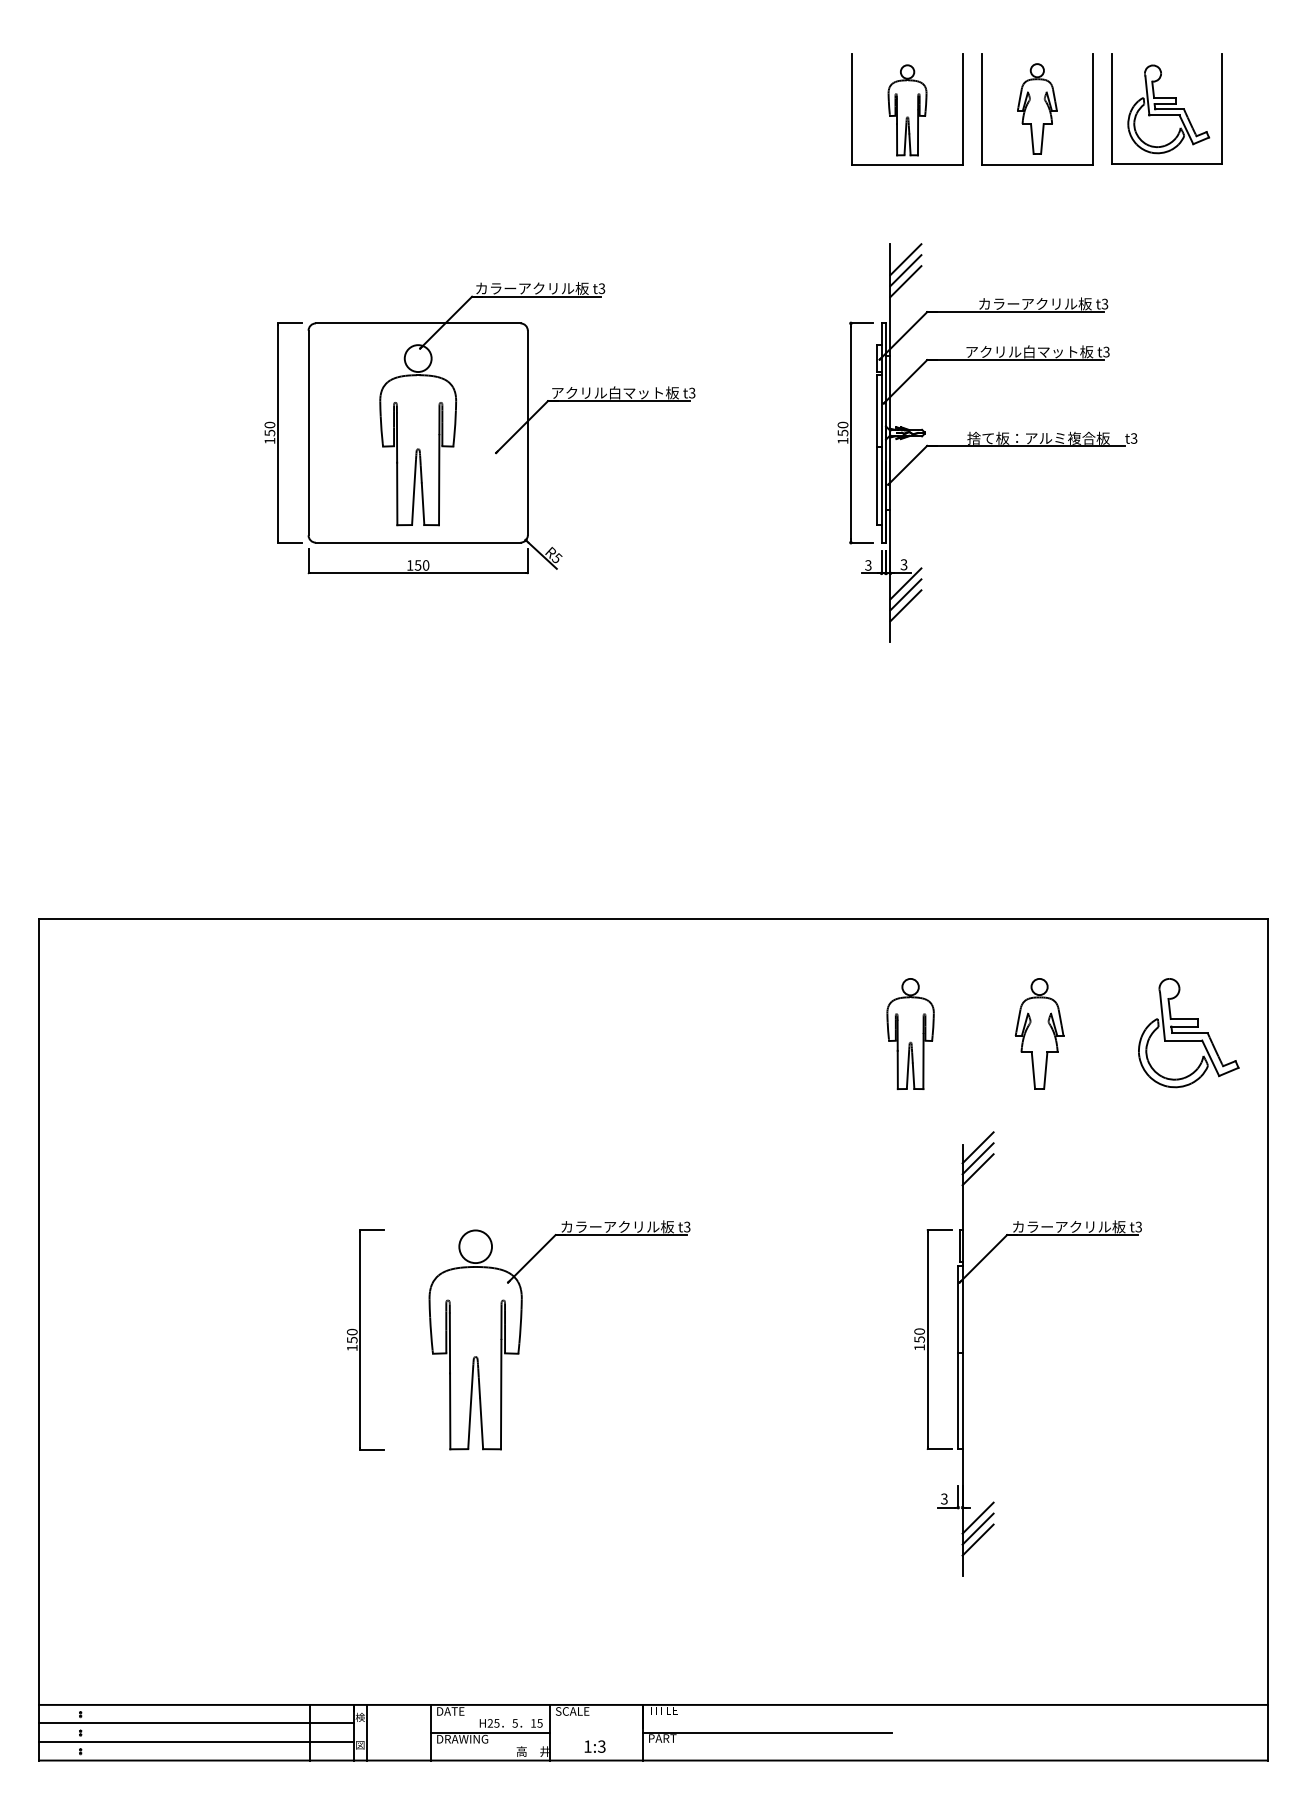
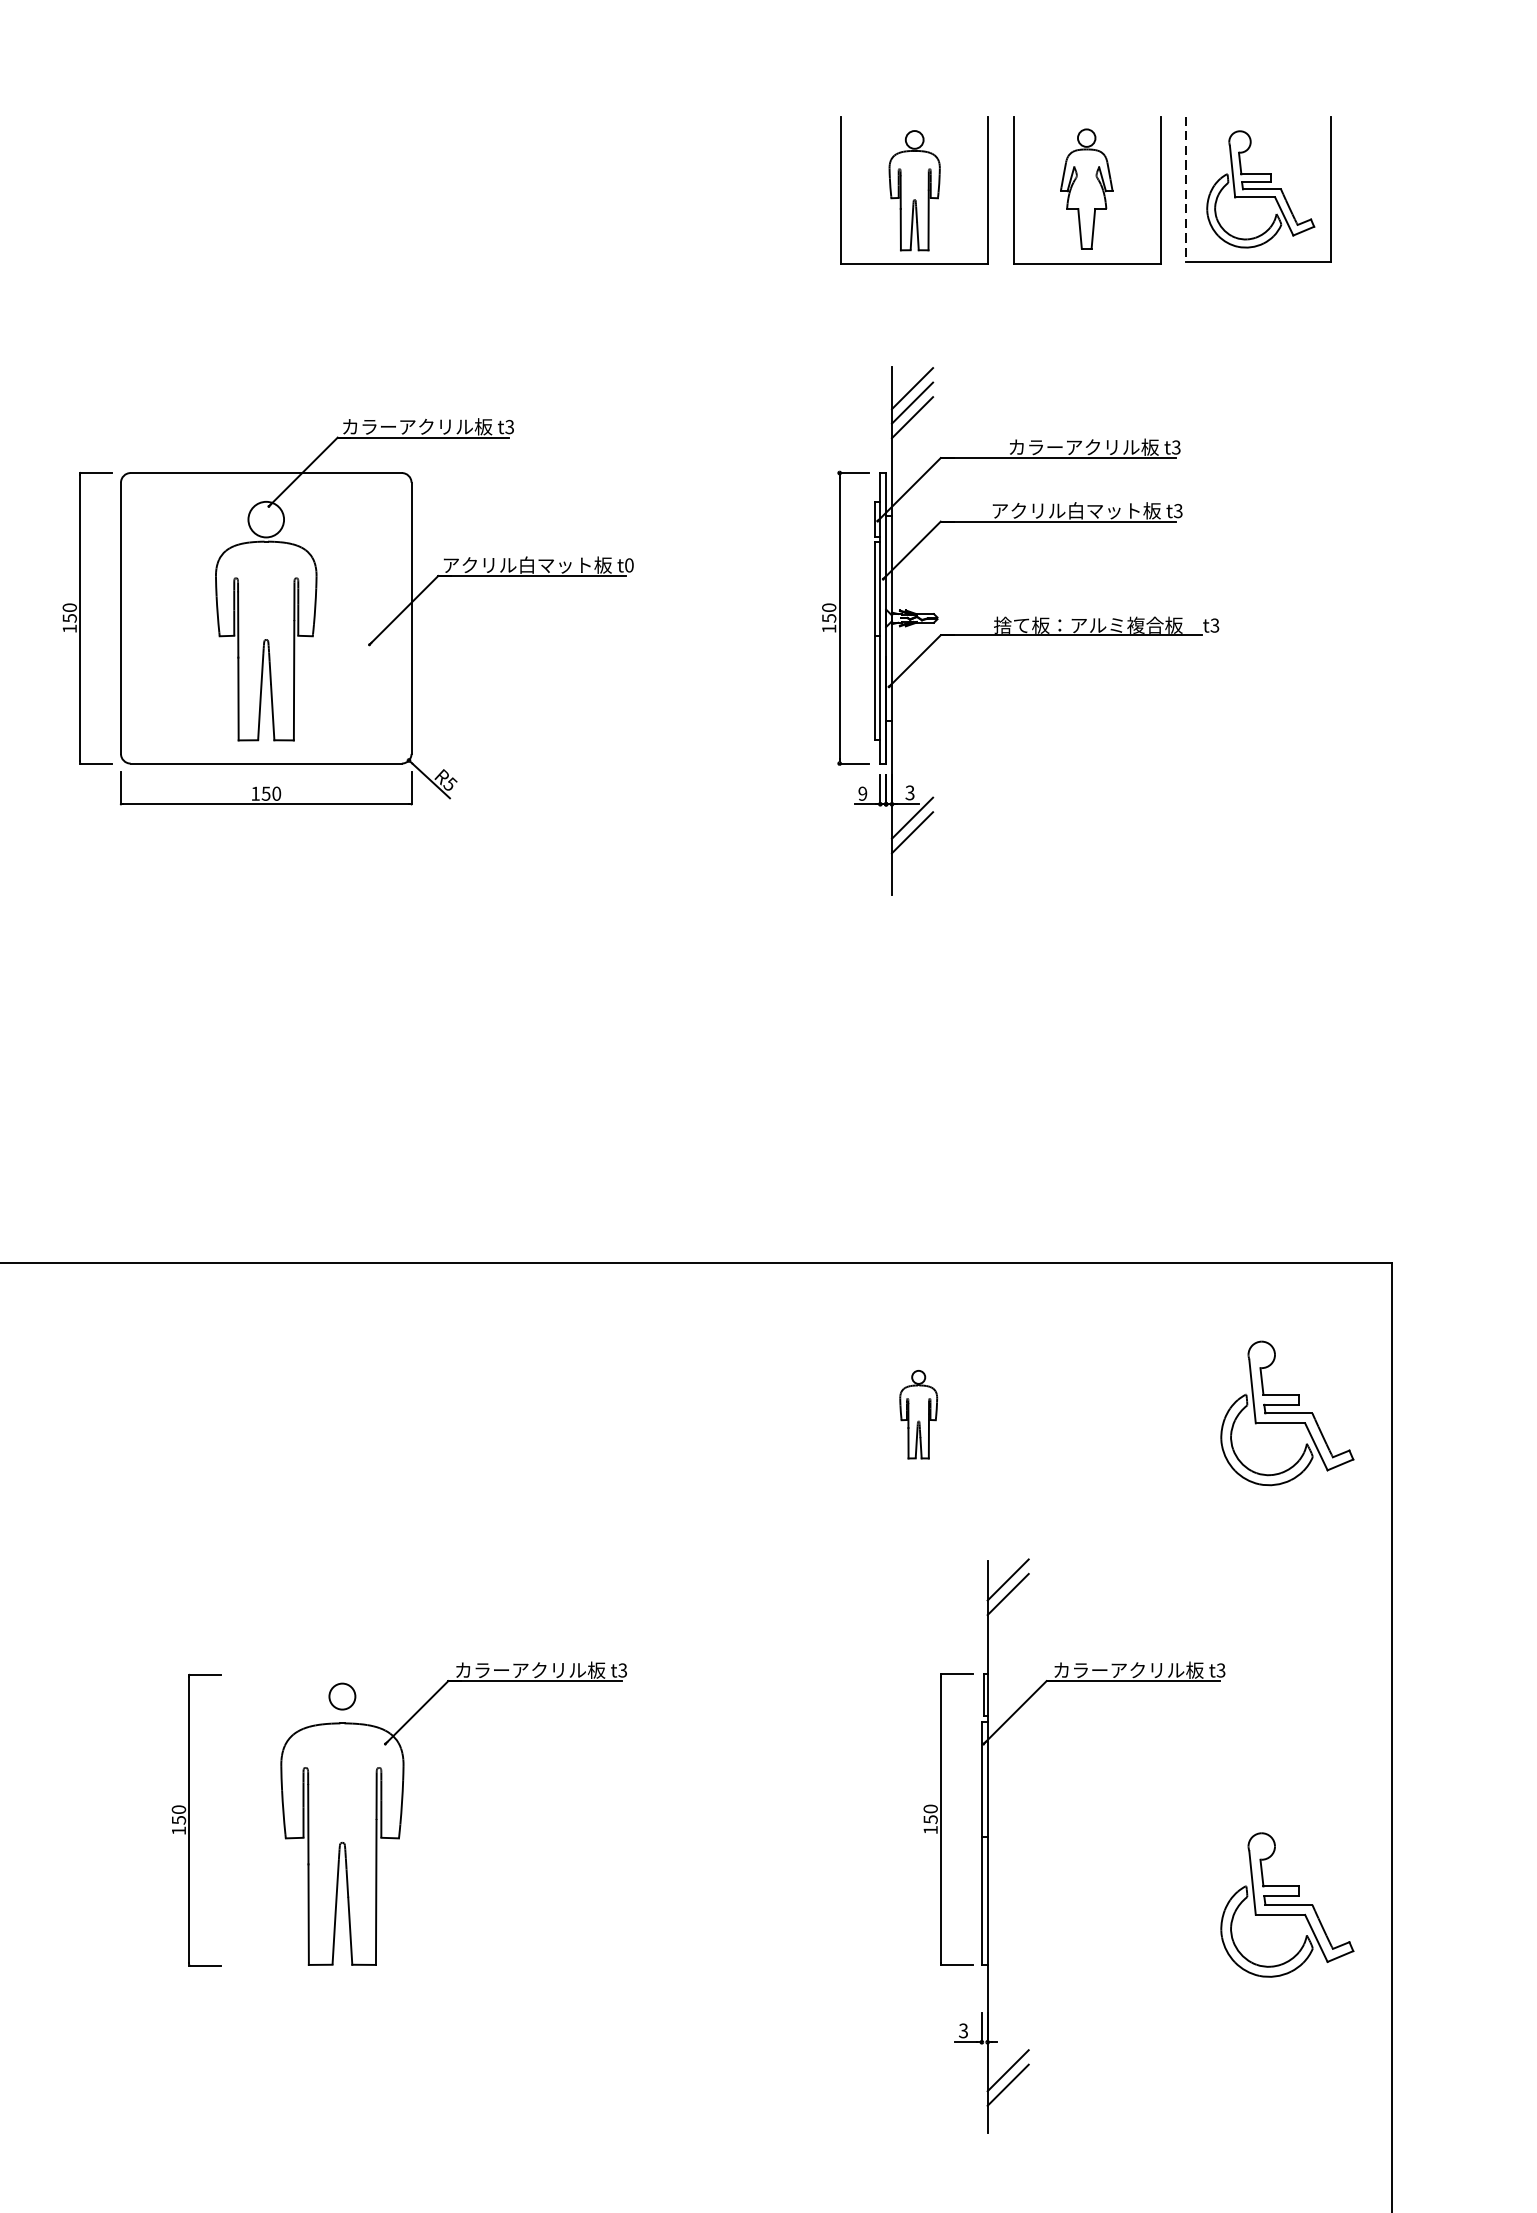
line: (1112, 109) -> (1186, 189), solid -> dashed
text: (692, 393) -> (629, 565), t3 -> t0
text: (868, 565) -> (862, 793), 3 -> 9
line: (905, 605) -> (911, 846), removed
part: (910, 1033) -> (918, 1413), size x0.6
part: (1039, 1033) -> (1089, 1413), removed
line: (977, 1147) -> (1007, 1565), removed
circle: (475, 1246) -> (342, 1696), size x0.6
part: (1188, 1404) -> (1286, 1905), added
line: (977, 1517) -> (1007, 2055), removed

